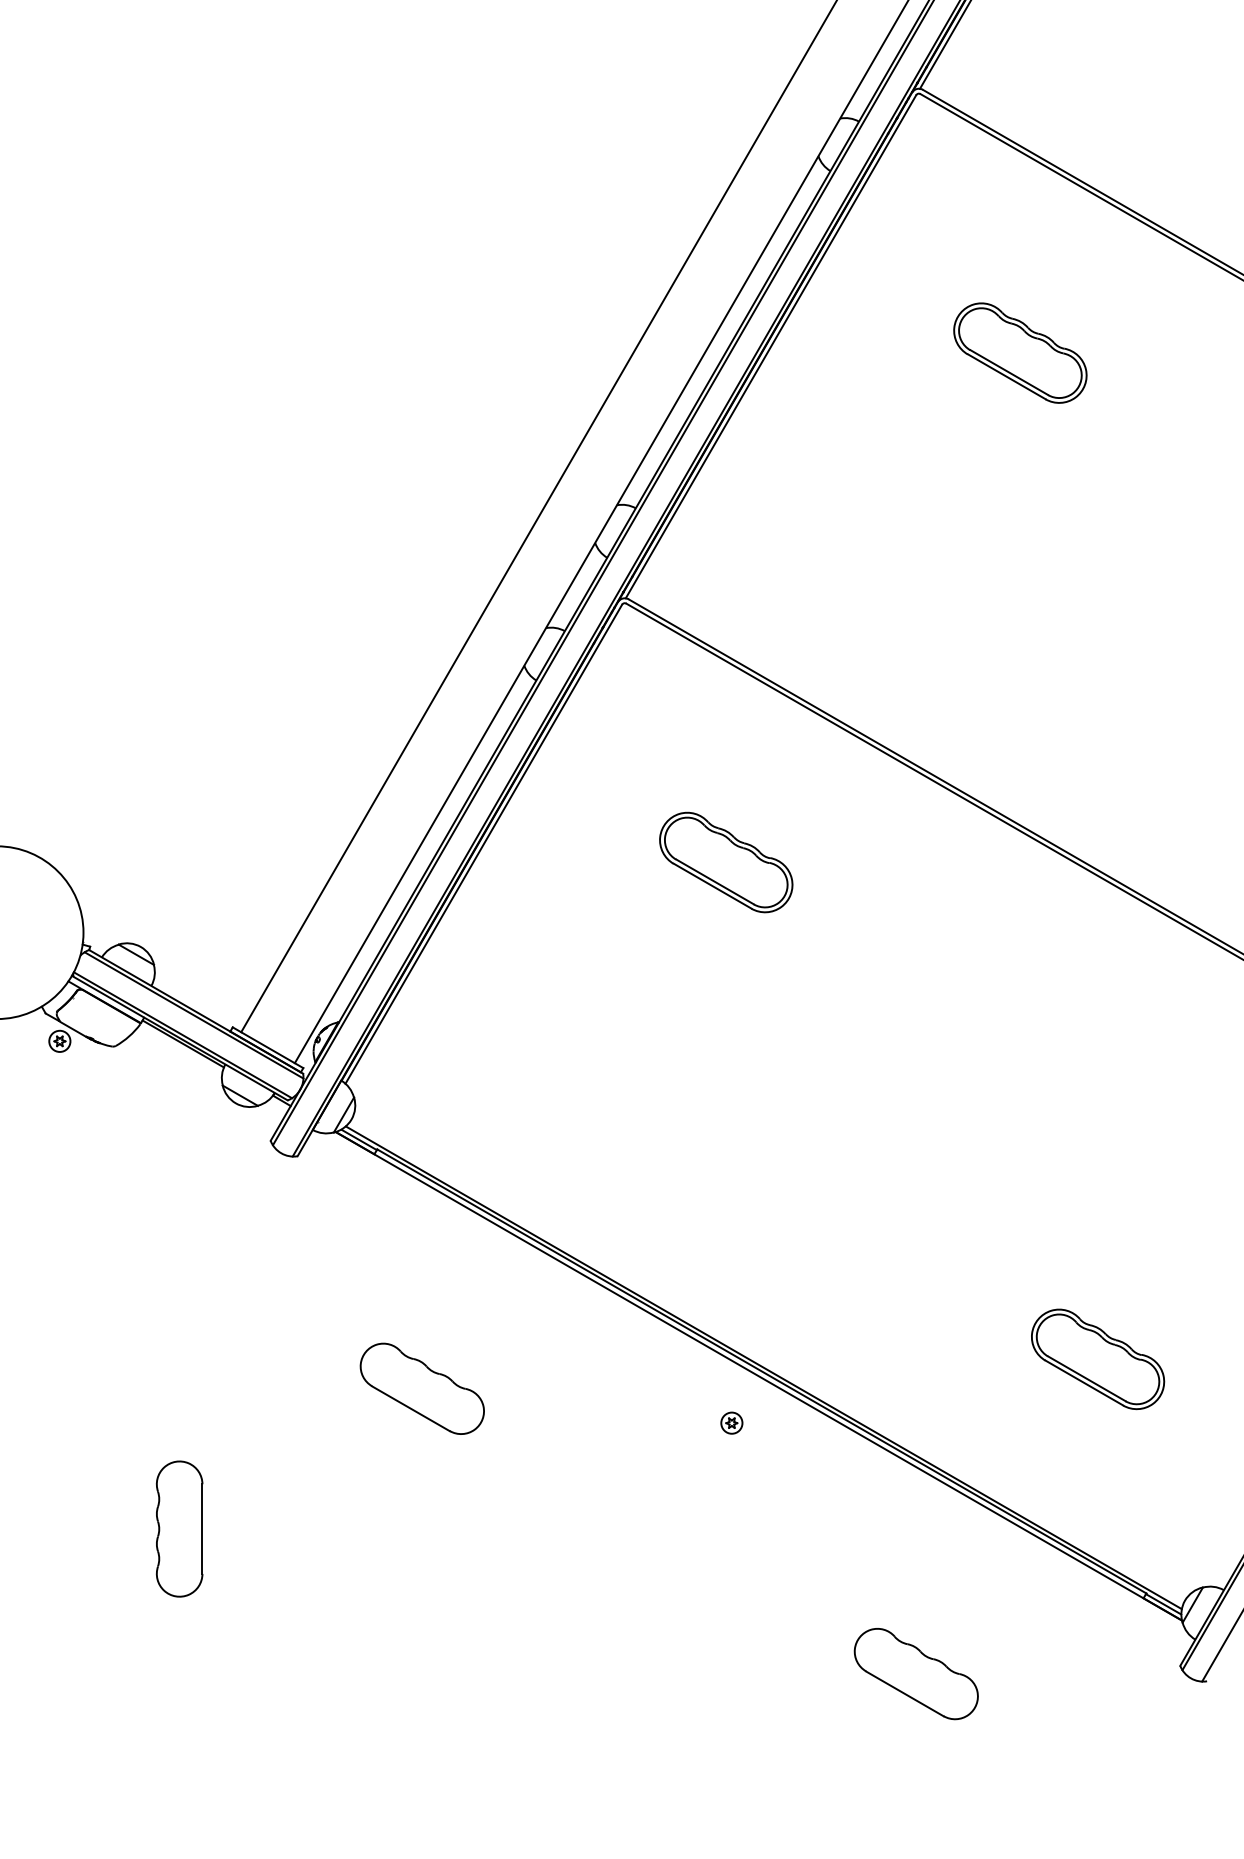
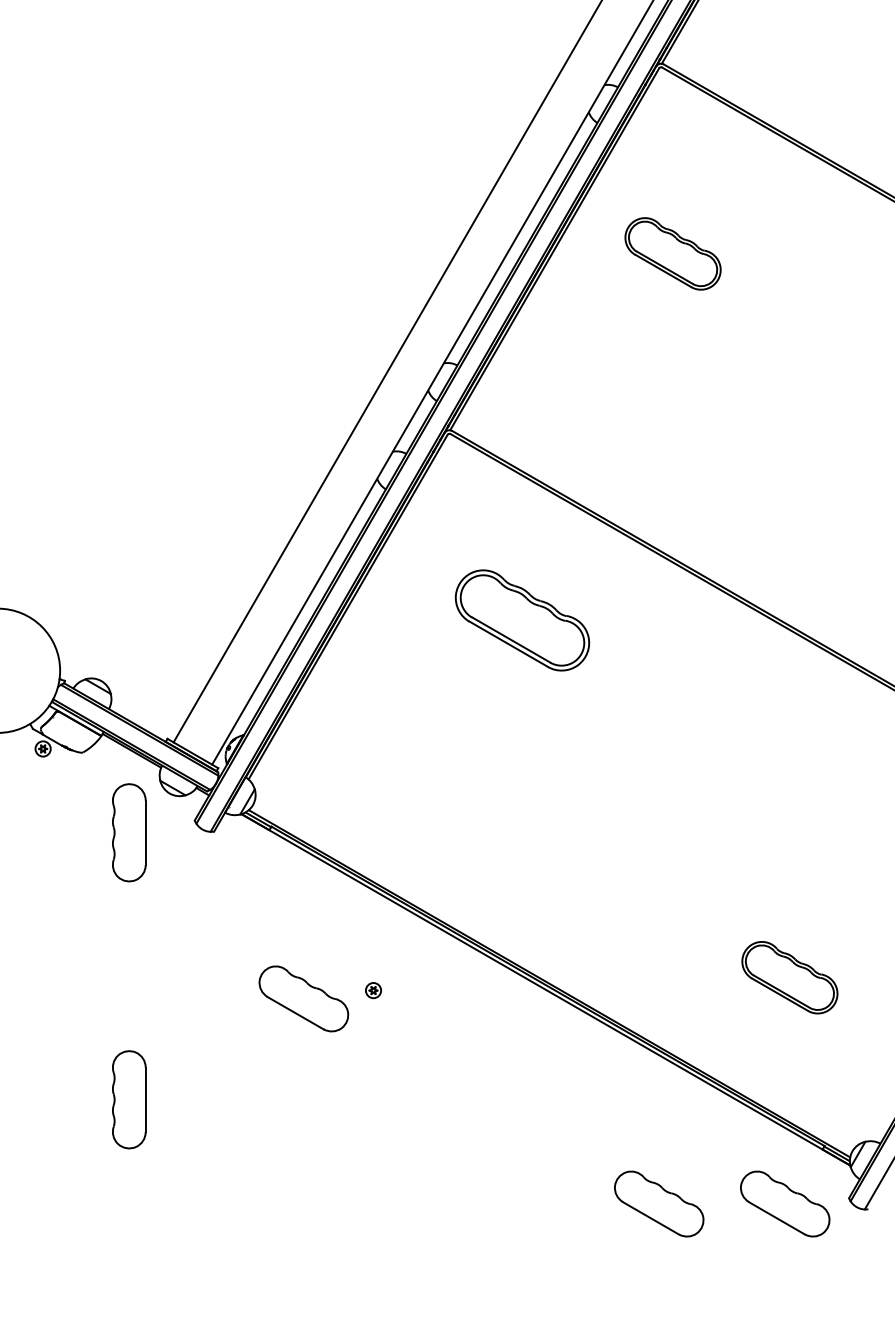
part: (1019, 352) -> (672, 253), moved
part: (726, 861) -> (522, 619), size x1.4
part: (179, 1157) -> (129, 832), added
part: (731, 1423) -> (373, 990), moved
part: (1091, 1673) -> (785, 1203), added

